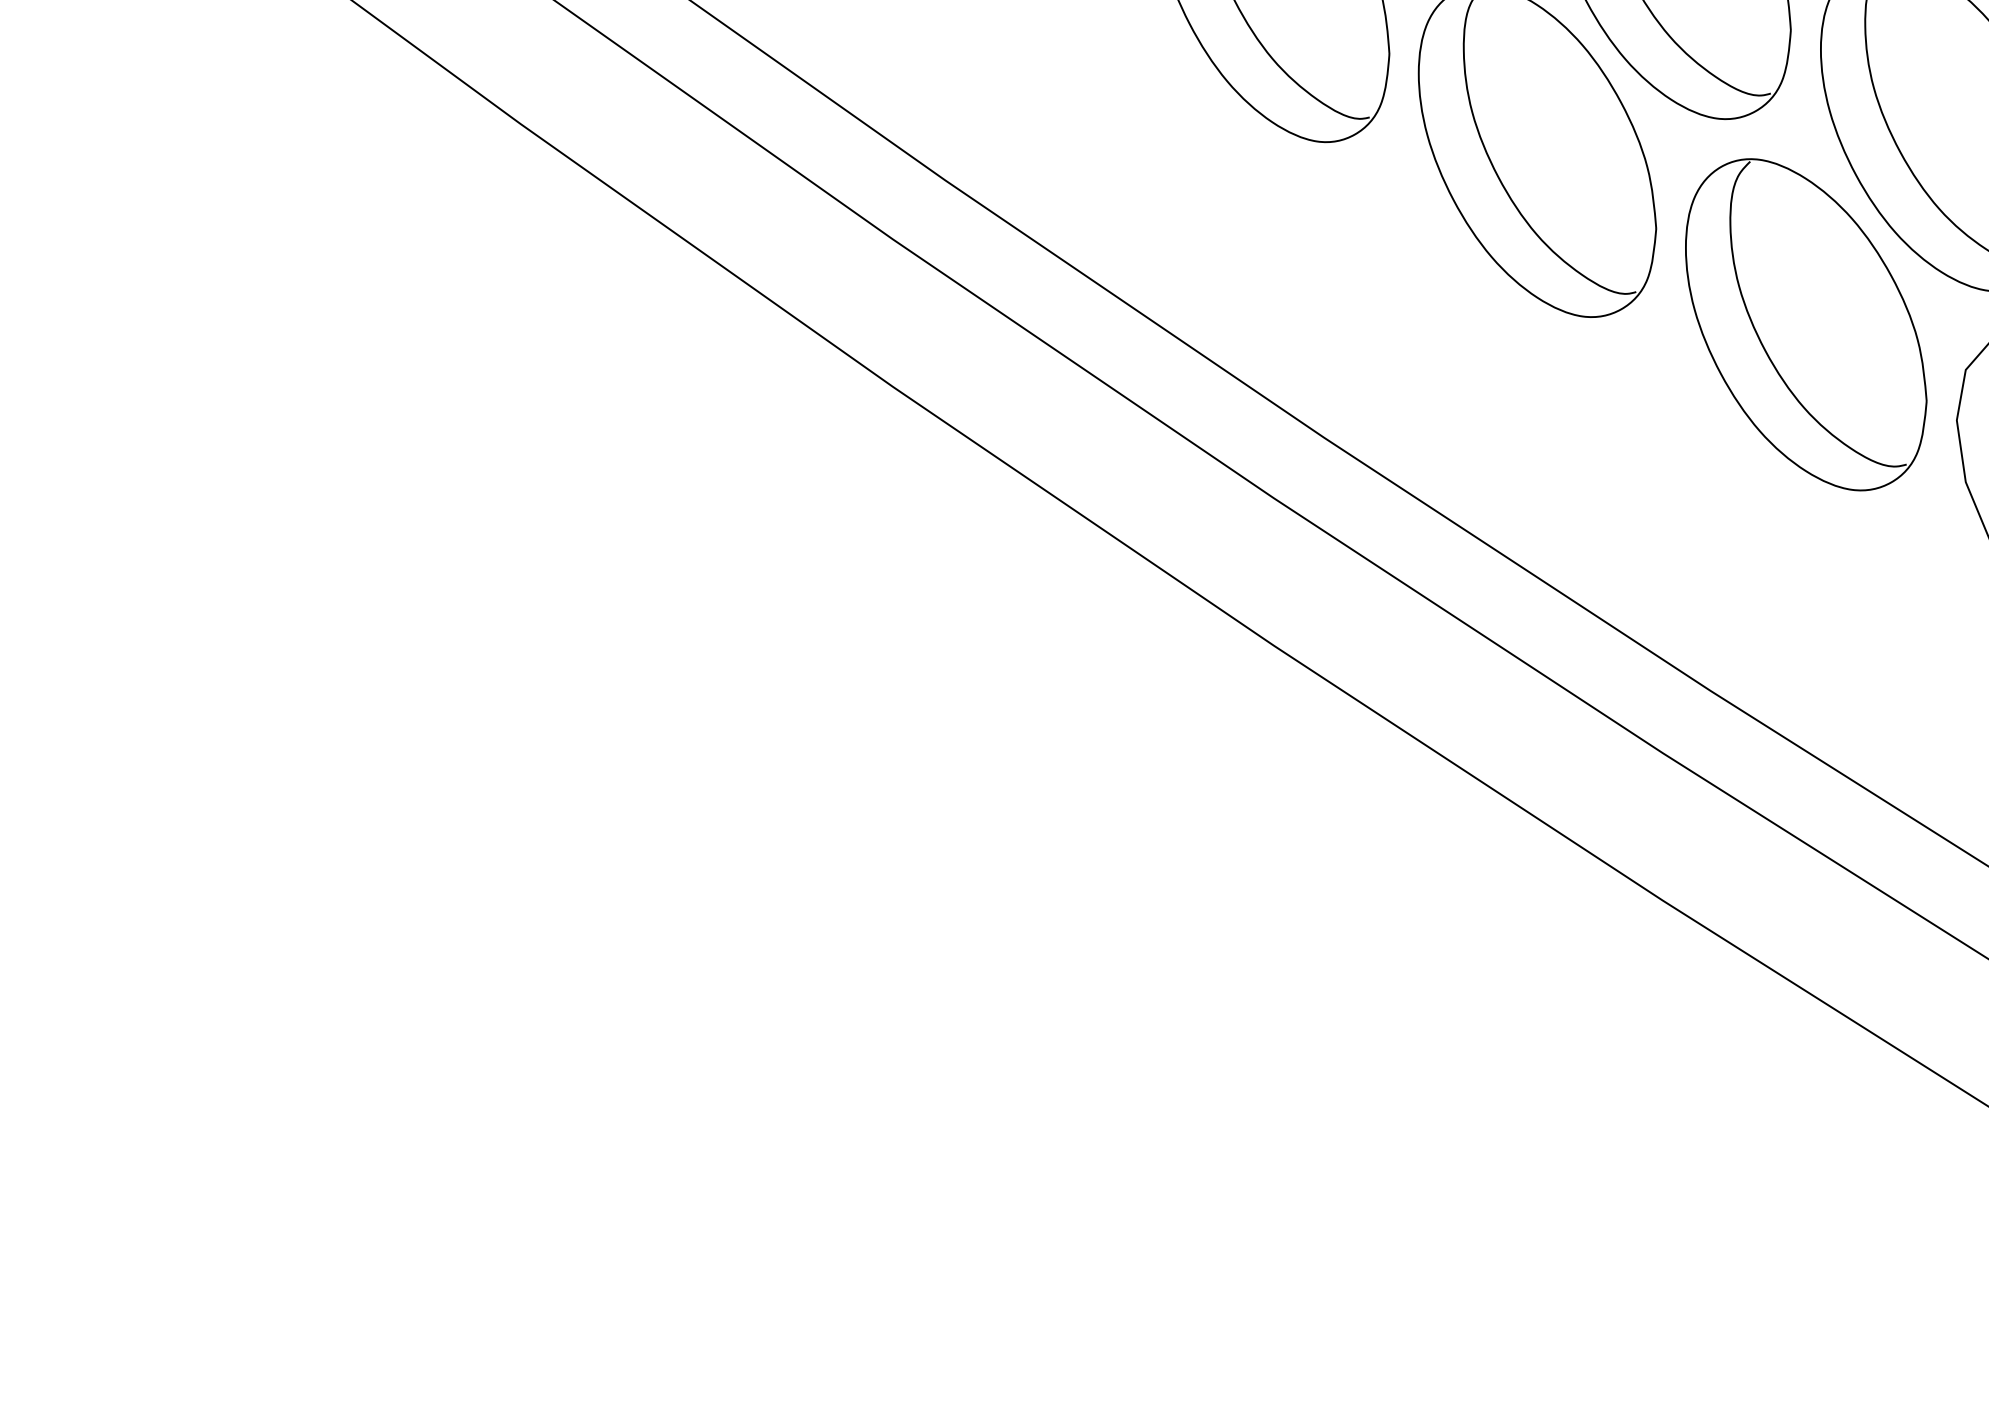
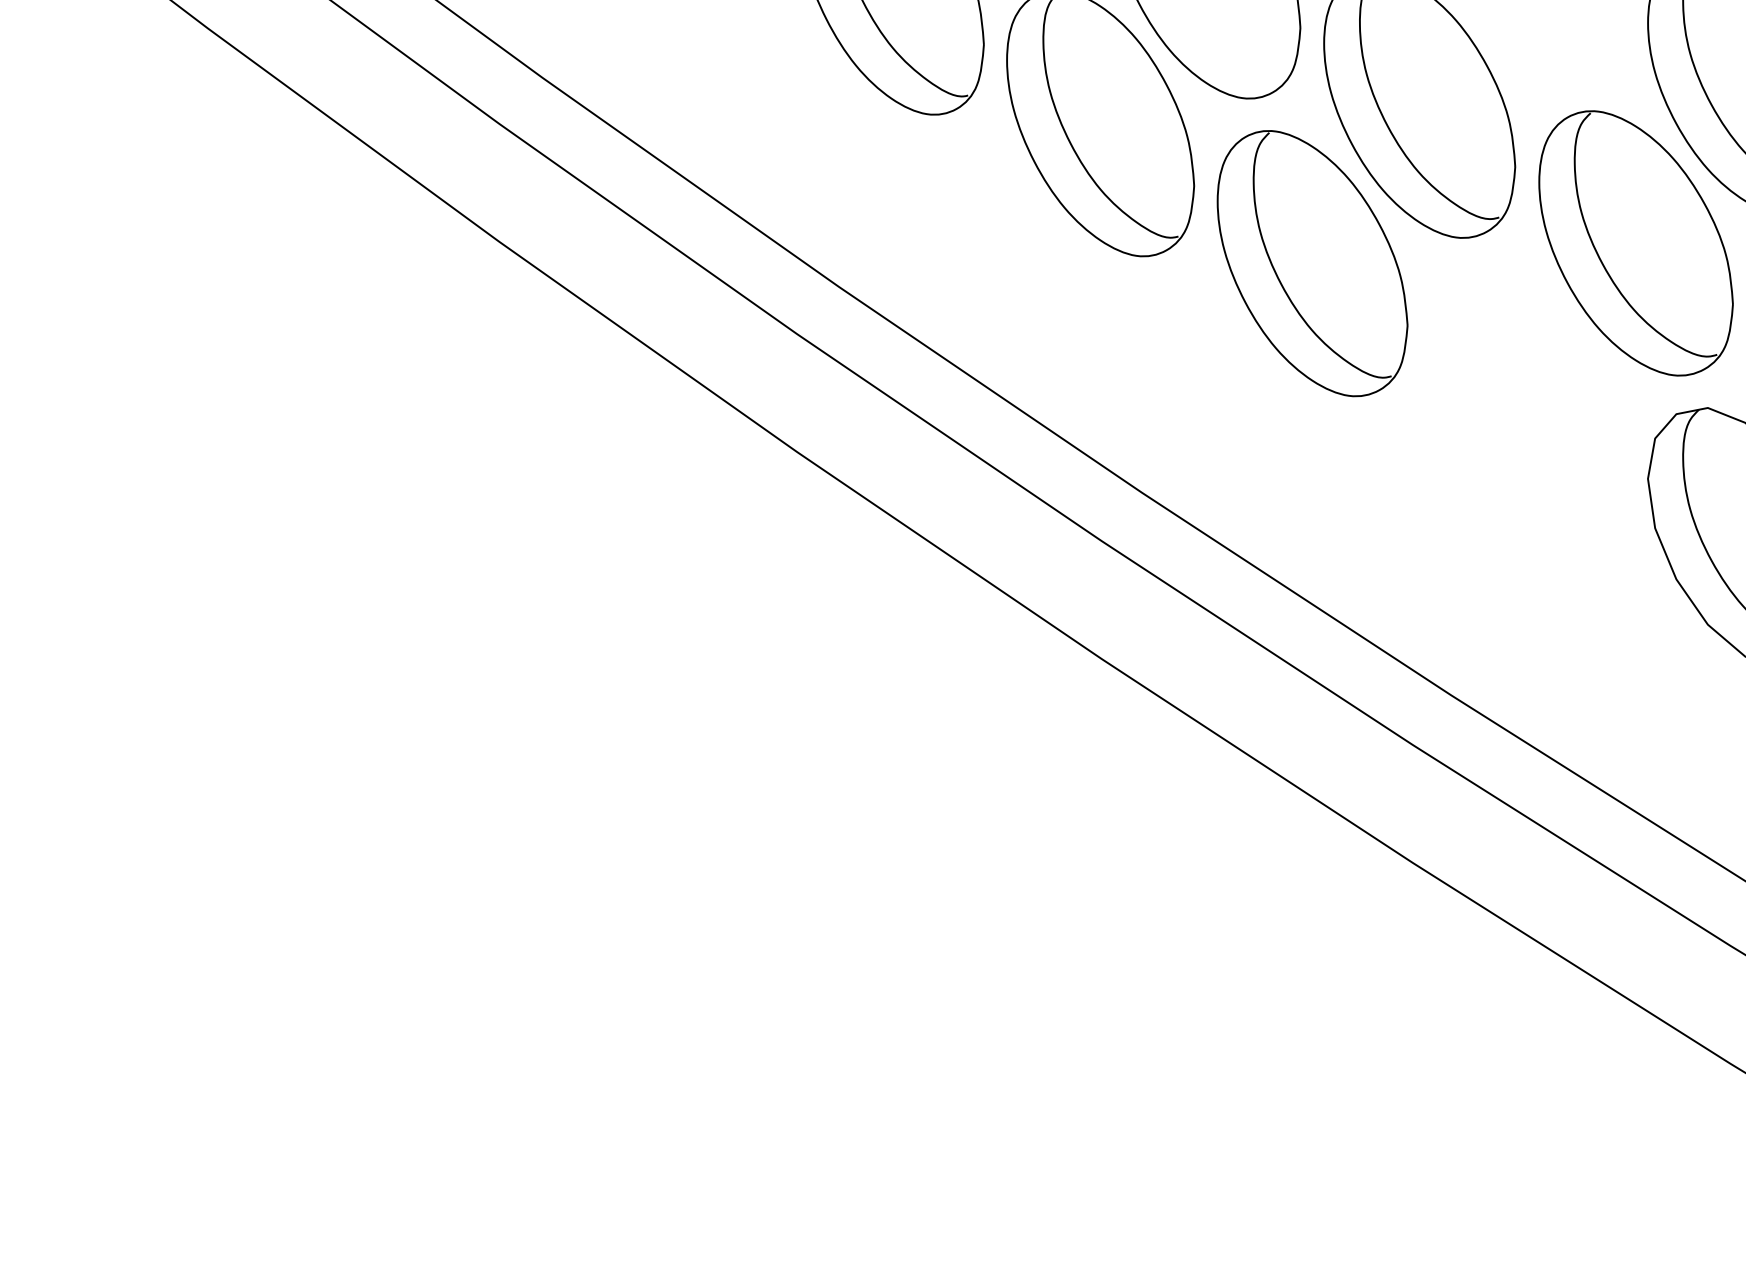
part: (1806, 324) -> (1527, 402), removed

